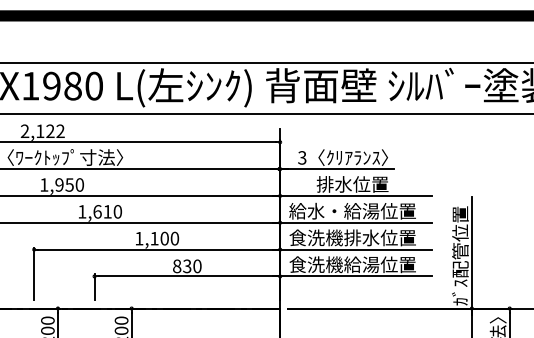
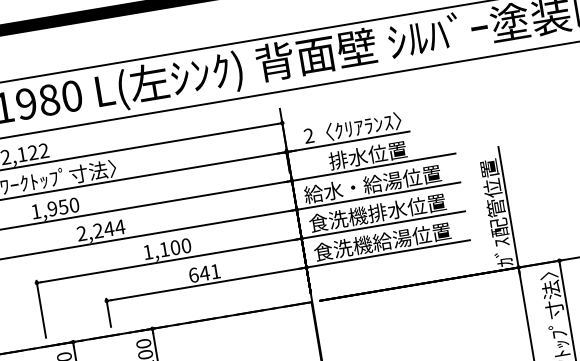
text: (302, 157) -> (309, 135), 3 -> 2
text: (100, 211) -> (101, 230), 1,610 -> 2,244
text: (187, 266) -> (204, 273), 830 -> 641

